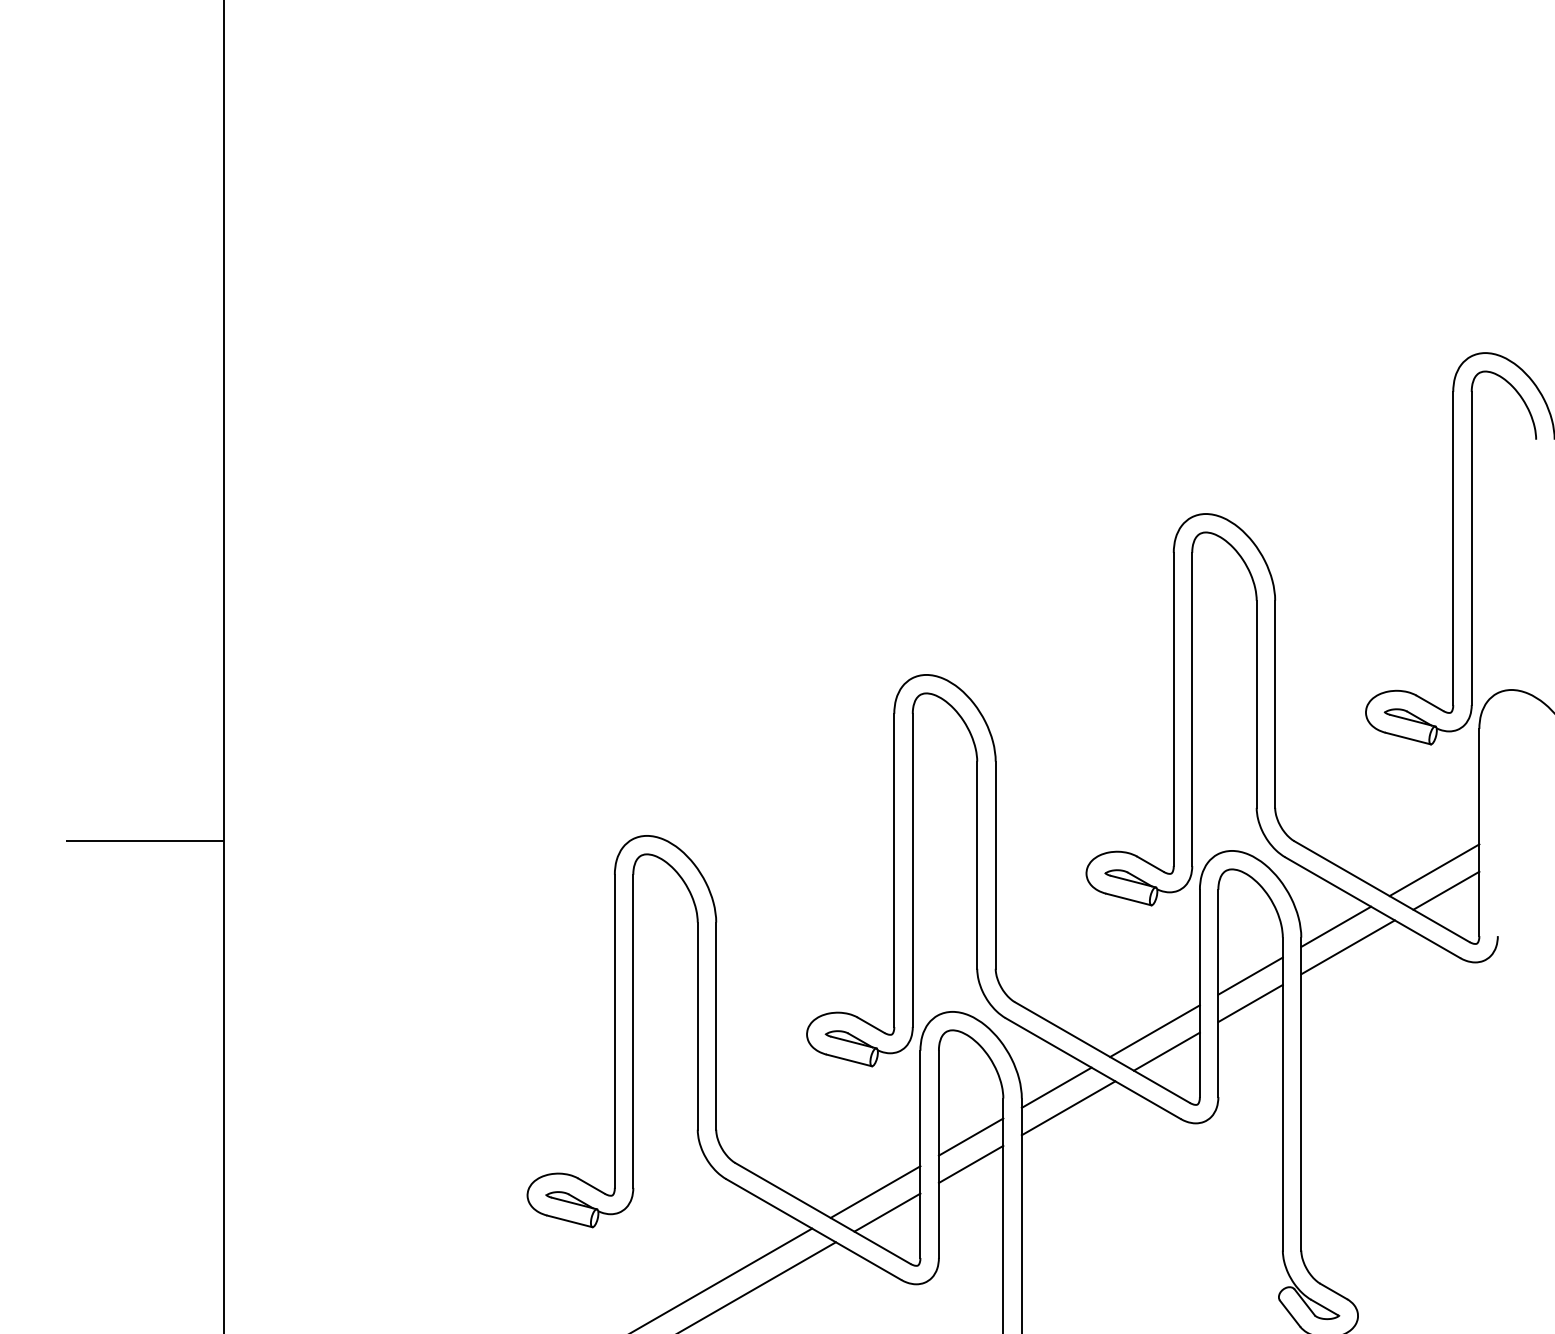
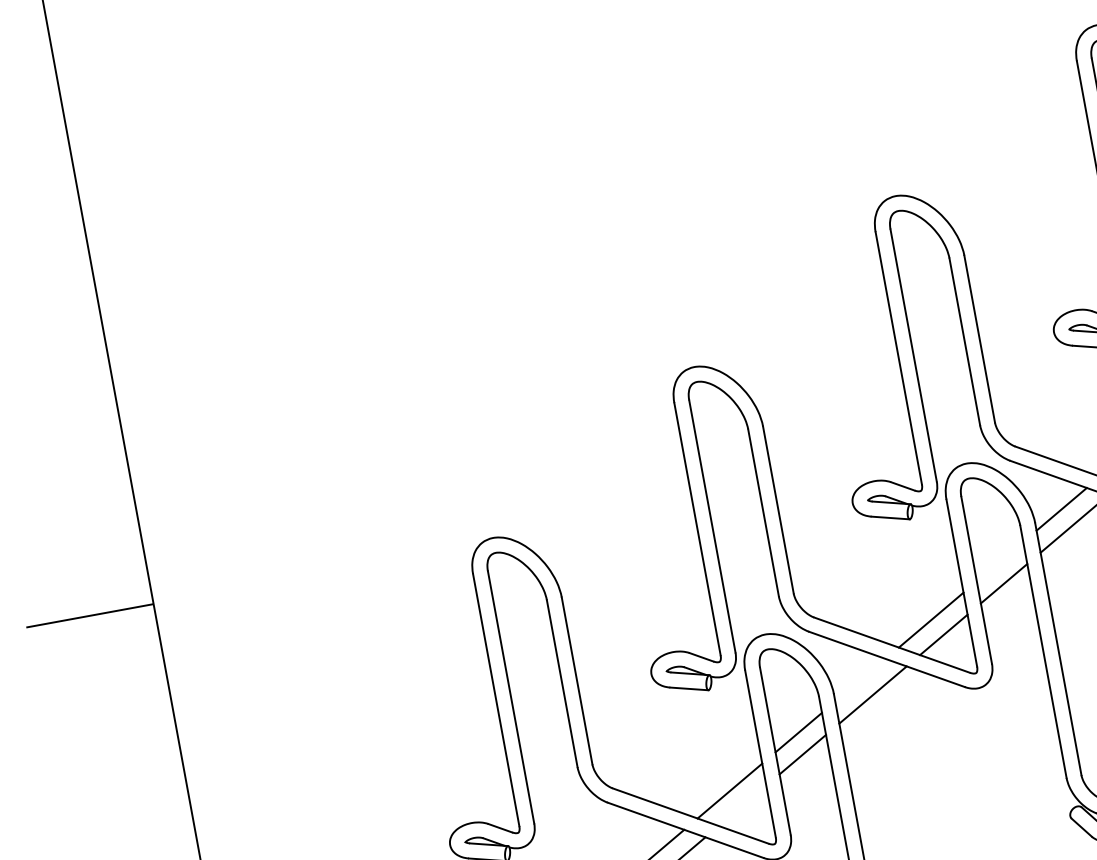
line: (1250, 975) -> (999, 561), removed
line: (1056, 1087) -> (860, 680), removed
line: (887, 1212) -> (742, 805), removed

